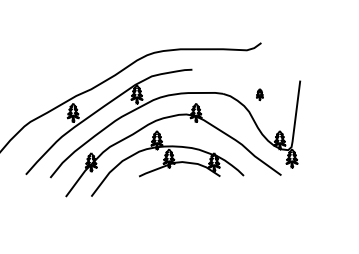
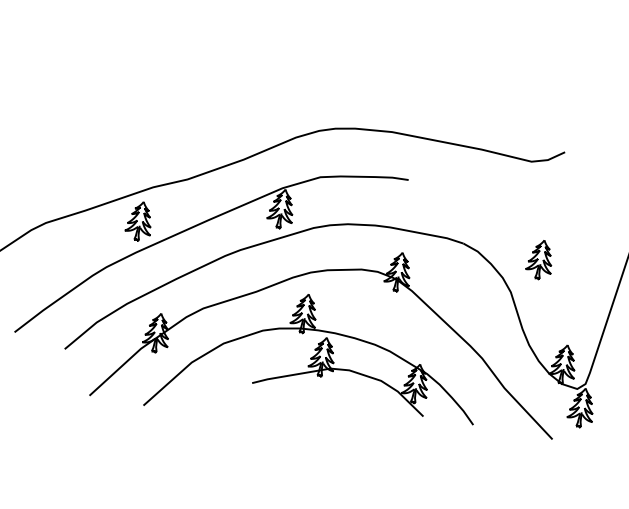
part: (259, 94) -> (539, 259), size x1.67

